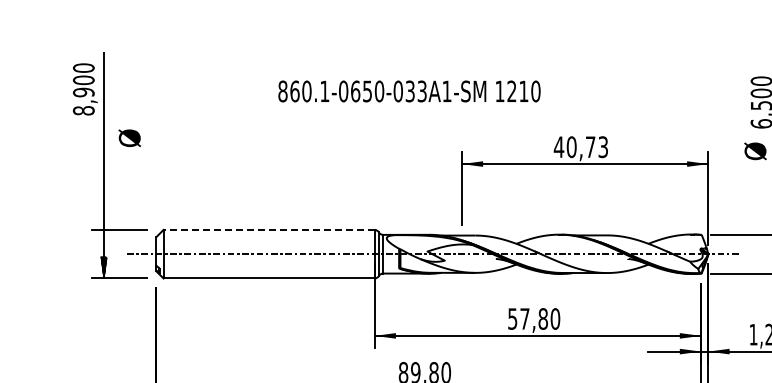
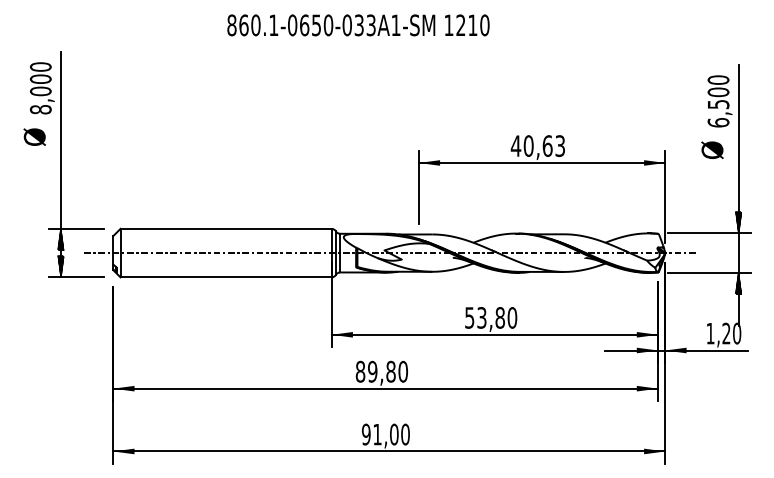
text: (409, 91) -> (358, 25), moved
text: (83, 92) -> (40, 91), 8,900 -> 8,000
text: (129, 137) -> (34, 136), moved
text: (590, 146) -> (547, 145), 40,73 -> 40,63
line: (269, 229) -> (226, 228), dashed -> solid
hatch: (103, 240) -> (60, 239), added
text: (524, 318) -> (481, 317), 57,80 -> 53,80

